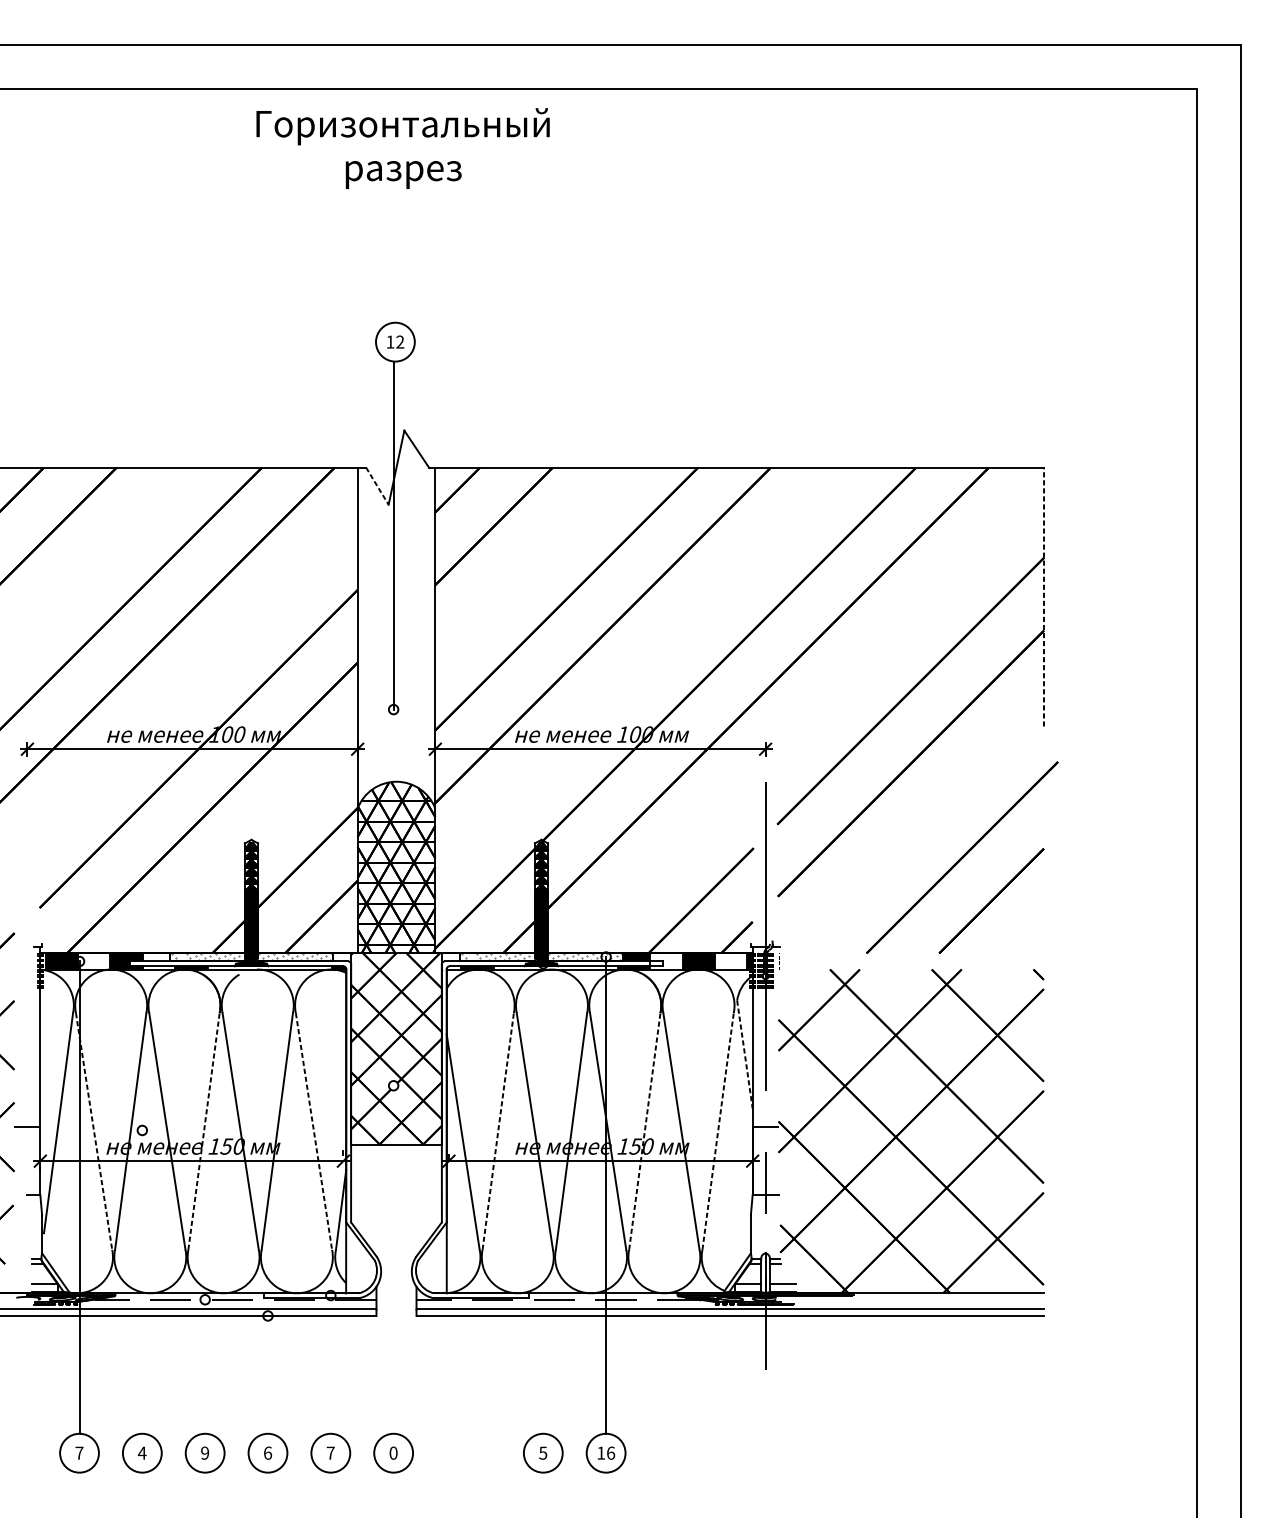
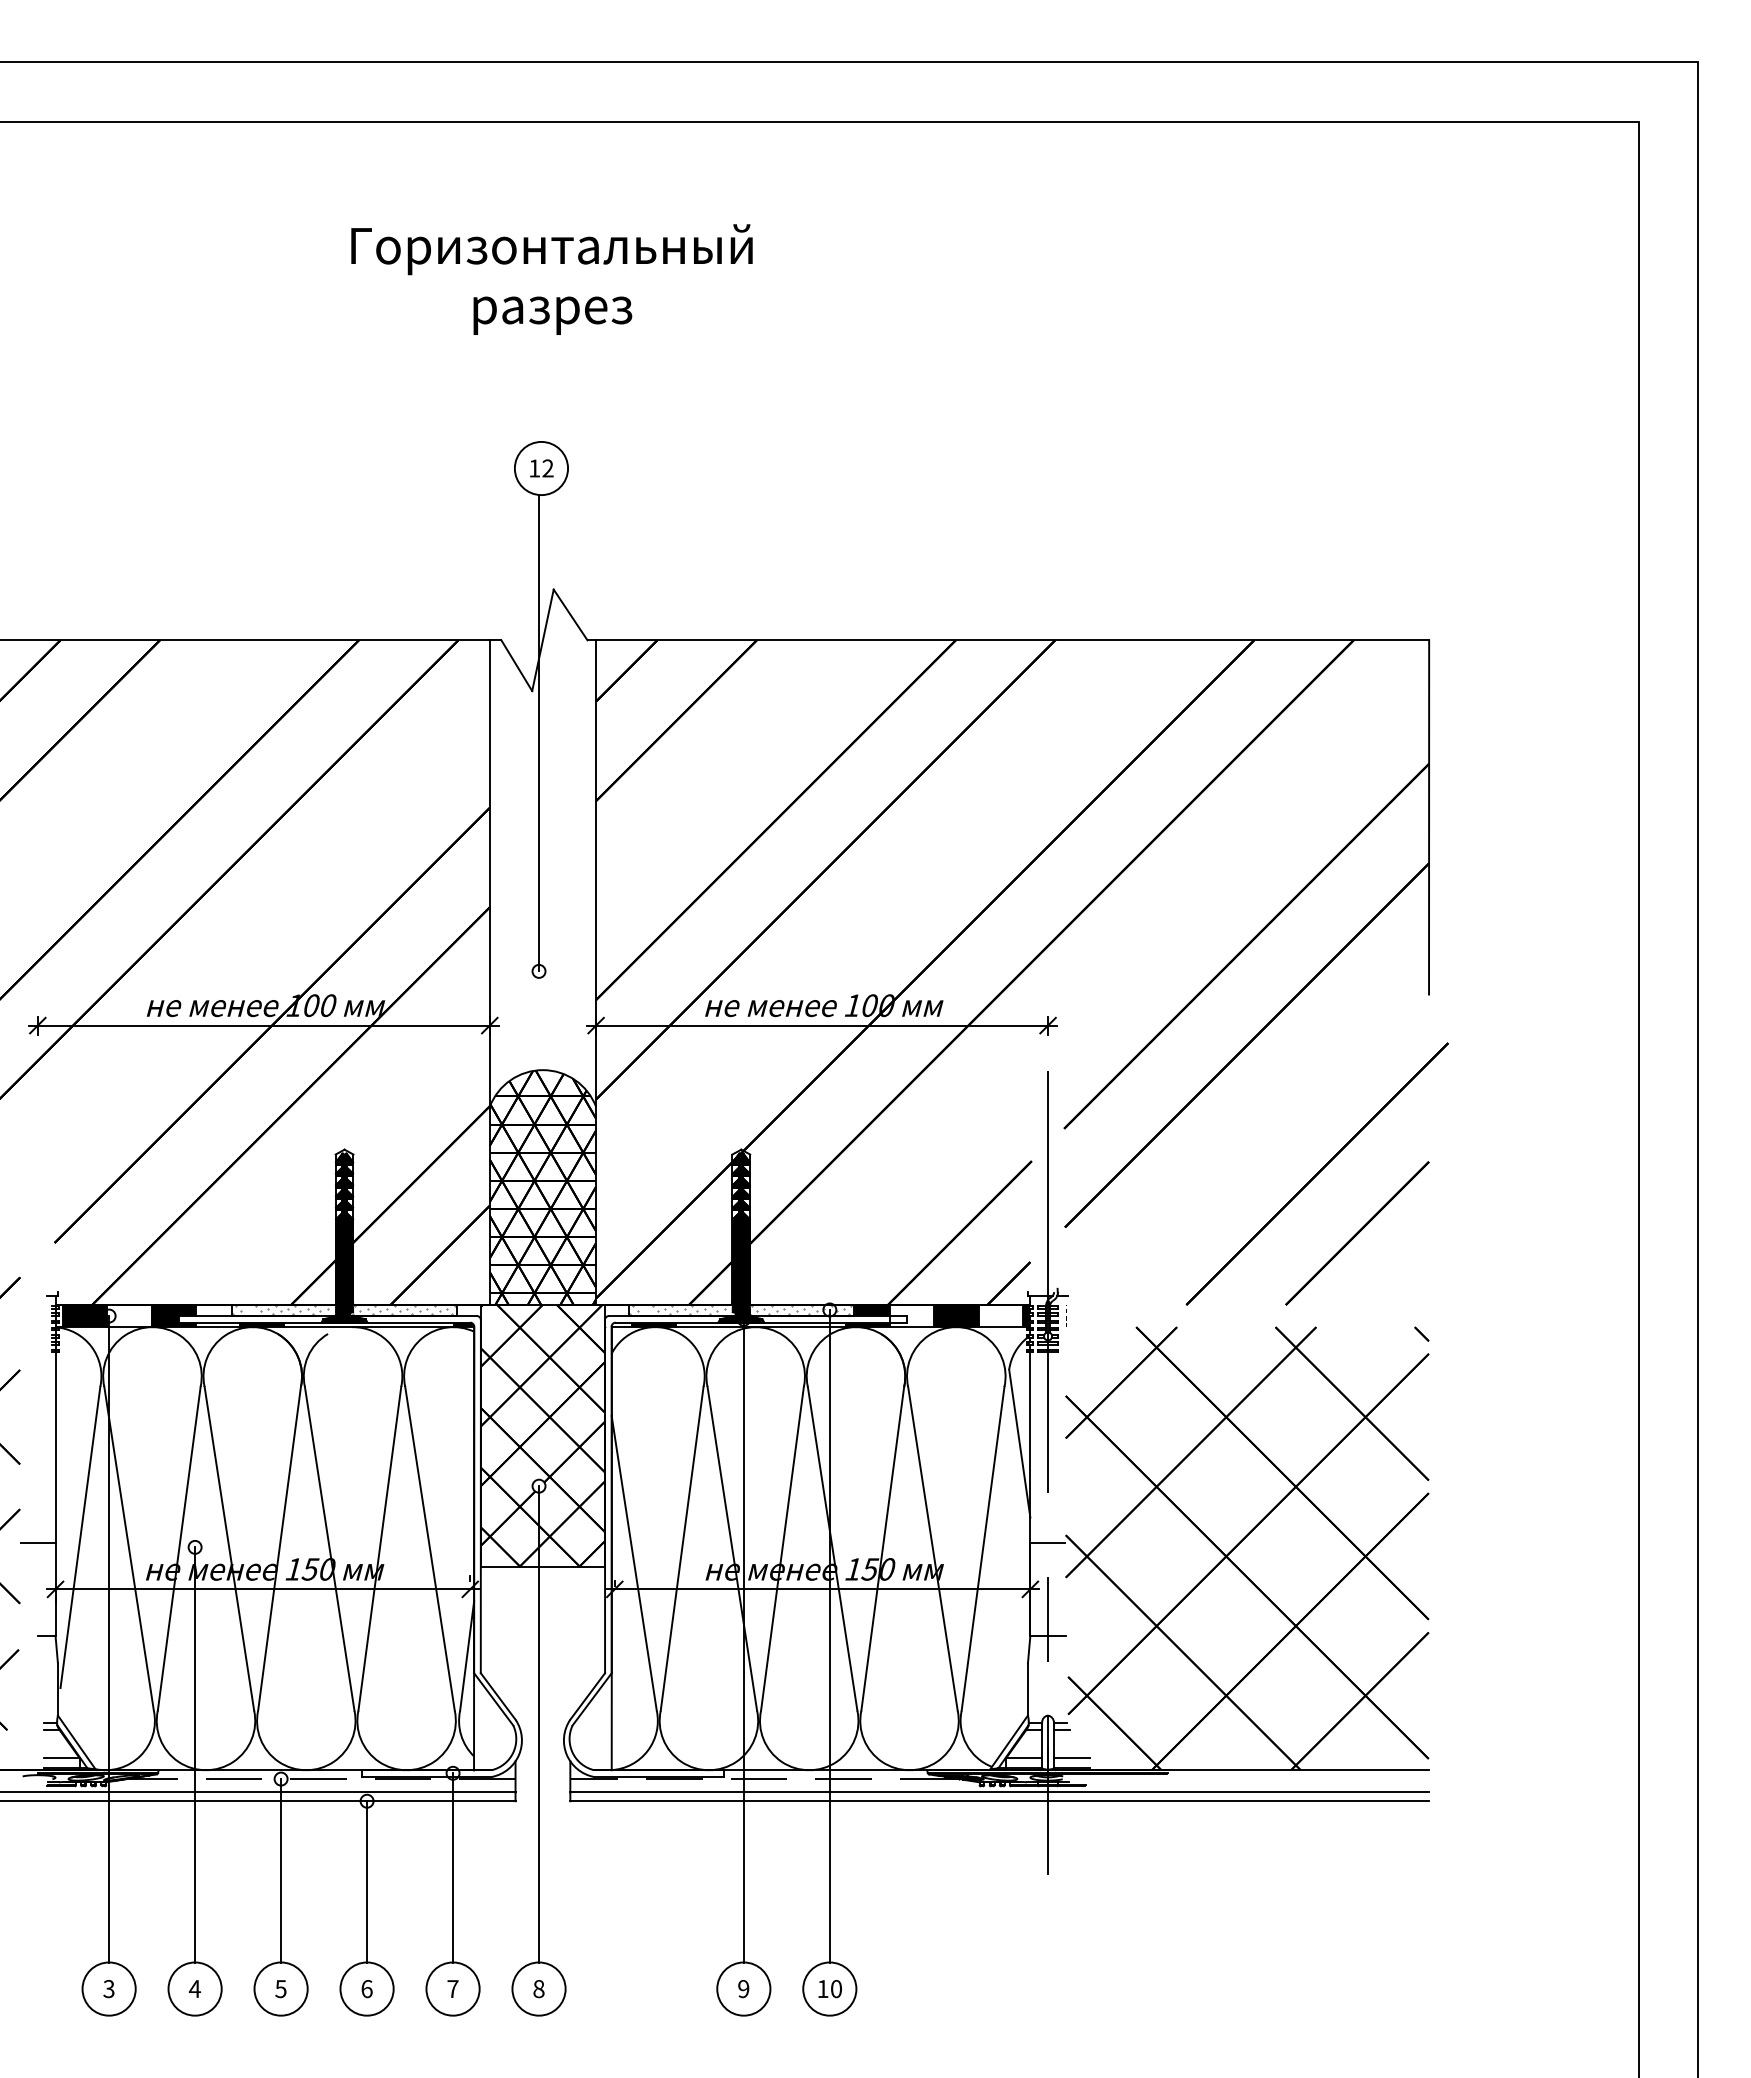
text: (402, 148) -> (551, 279), moved
line: (377, 486) -> (516, 665), dashed -> solid
line: (1044, 596) -> (1429, 816), dashed -> solid
line: (744, 1054) -> (1019, 1443), dashed -> solid
line: (94, 1131) -> (129, 1548), dashed -> solid
line: (204, 1131) -> (279, 1548), dashed -> solid
line: (314, 1131) -> (430, 1548), dashed -> solid
line: (498, 1131) -> (682, 1548), dashed -> solid
line: (644, 1131) -> (882, 1548), dashed -> solid
line: (718, 1131) -> (983, 1548), dashed -> solid
line: (543, 1198) -> (743, 1640), added
line: (393, 1259) -> (539, 1724), added
line: (142, 1281) -> (195, 1754), added
line: (331, 1364) -> (453, 1867), added
line: (205, 1366) -> (281, 1870), added
line: (268, 1374) -> (367, 1881), added
text: (393, 1452) -> (538, 1988), 0 -> 8
text: (79, 1453) -> (108, 1989), 7 -> 3
text: (204, 1453) -> (280, 1989), 9 -> 5
text: (543, 1453) -> (743, 1989), 5 -> 9
text: (611, 1453) -> (836, 1989), 16 -> 10

